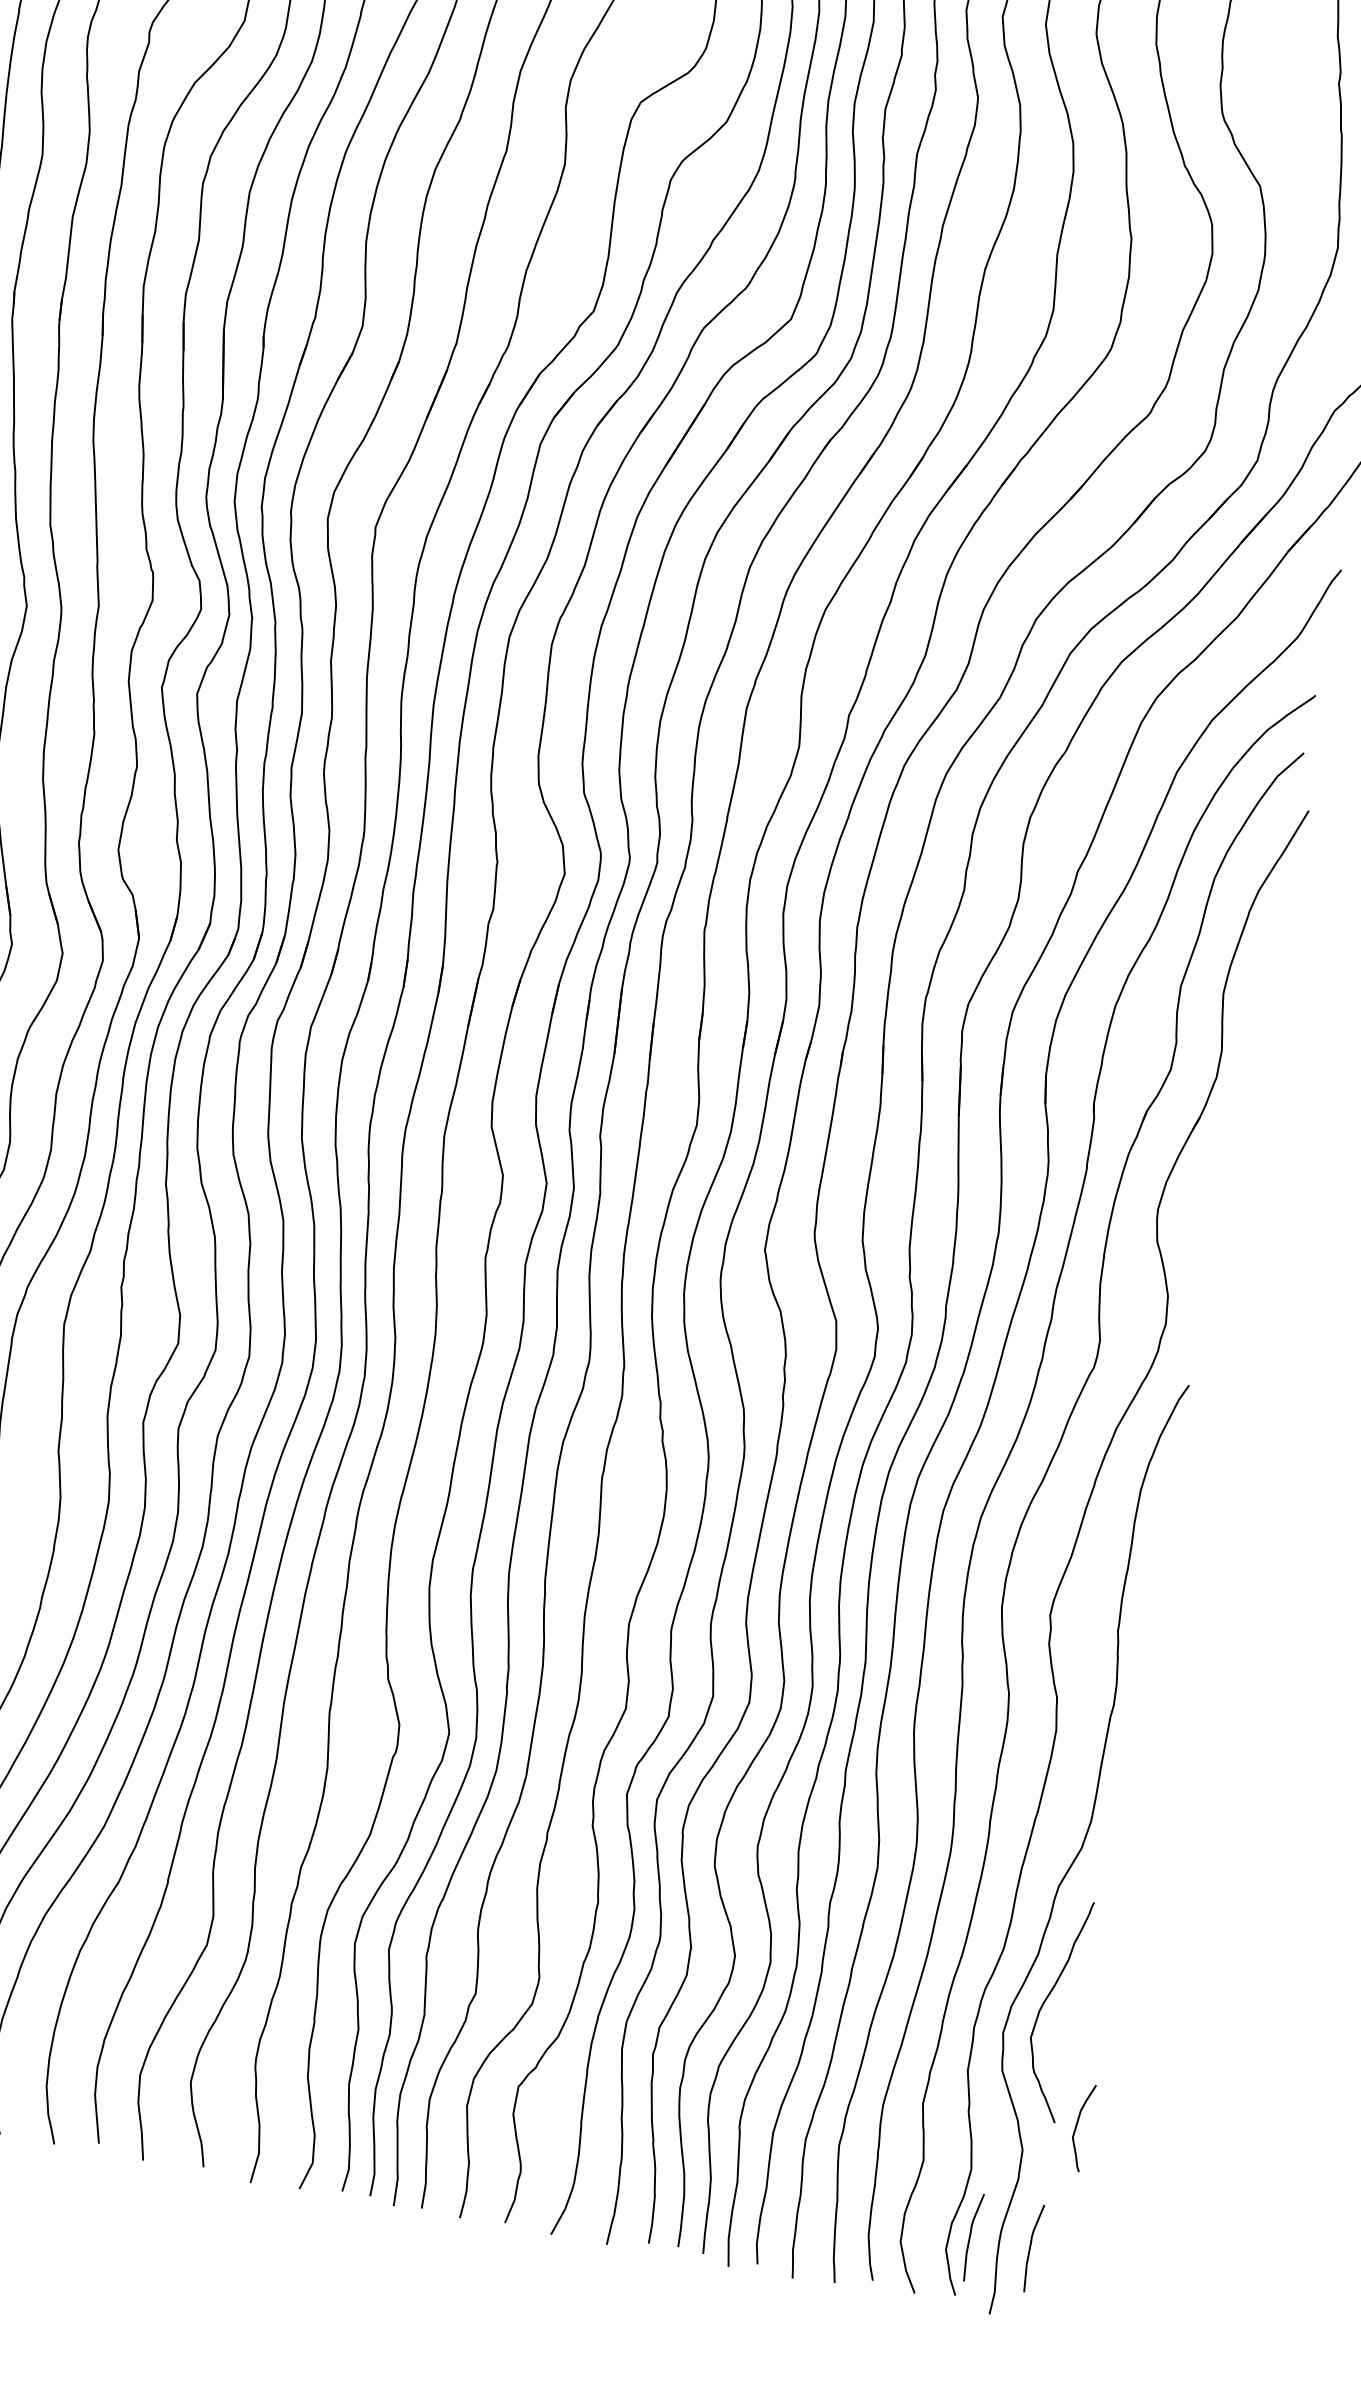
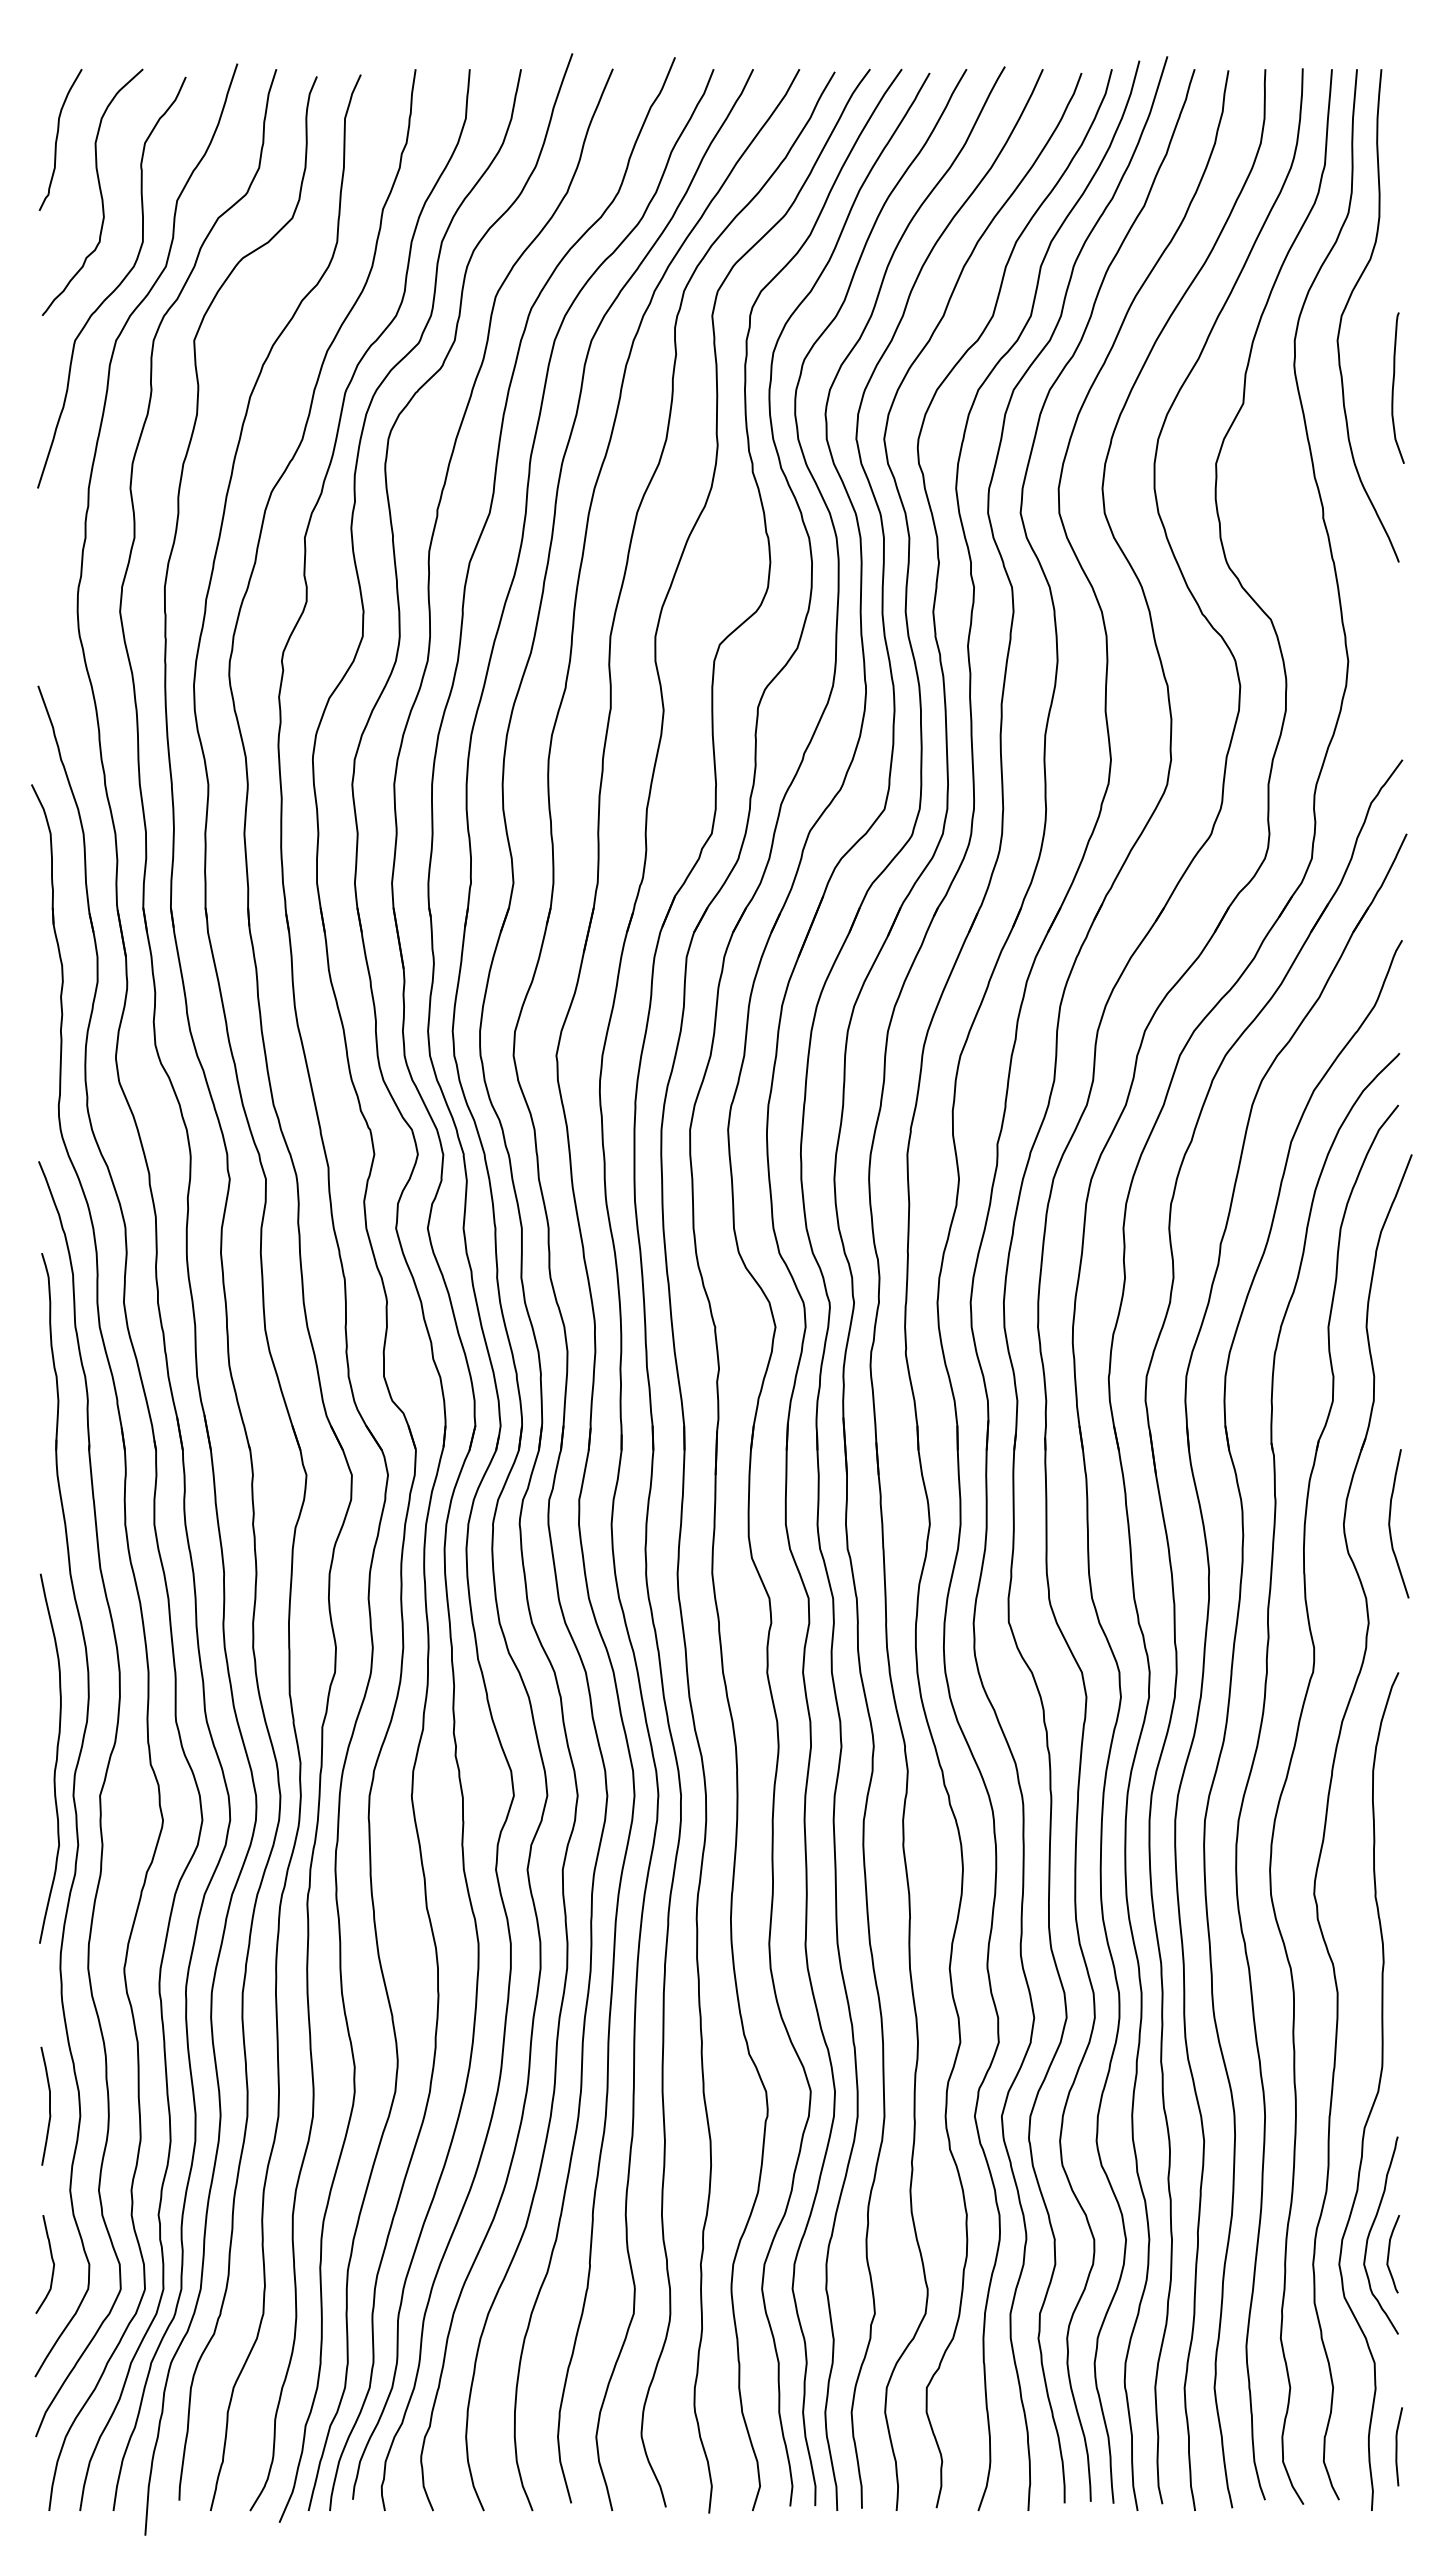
curve: (1210, 1217) -> (1390, 1523), added
curve: (1077, 2127) -> (1389, 2254), moved
curve: (970, 2236) -> (1343, 2446), removed

